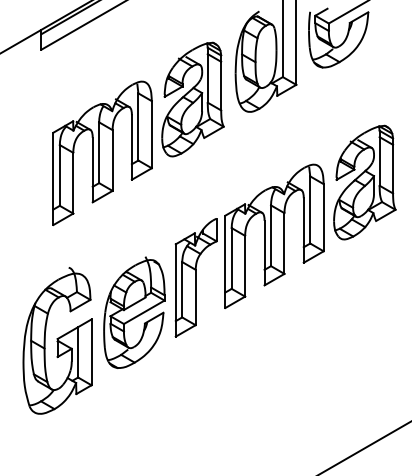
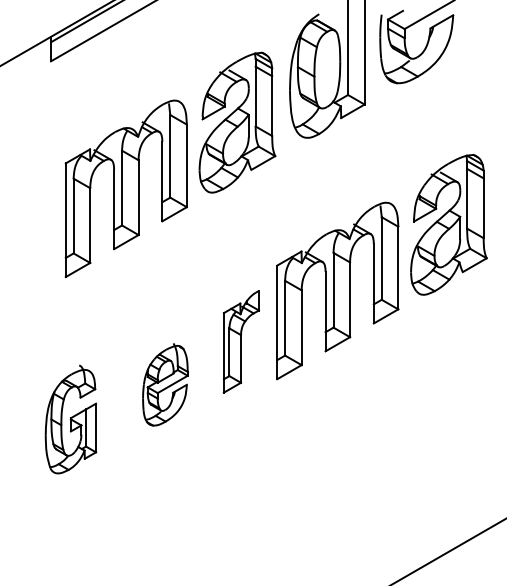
part: (196, 277) -> (241, 341), size x0.7
part: (134, 312) -> (165, 384), size x0.6
part: (57, 340) -> (70, 419), size x0.6

